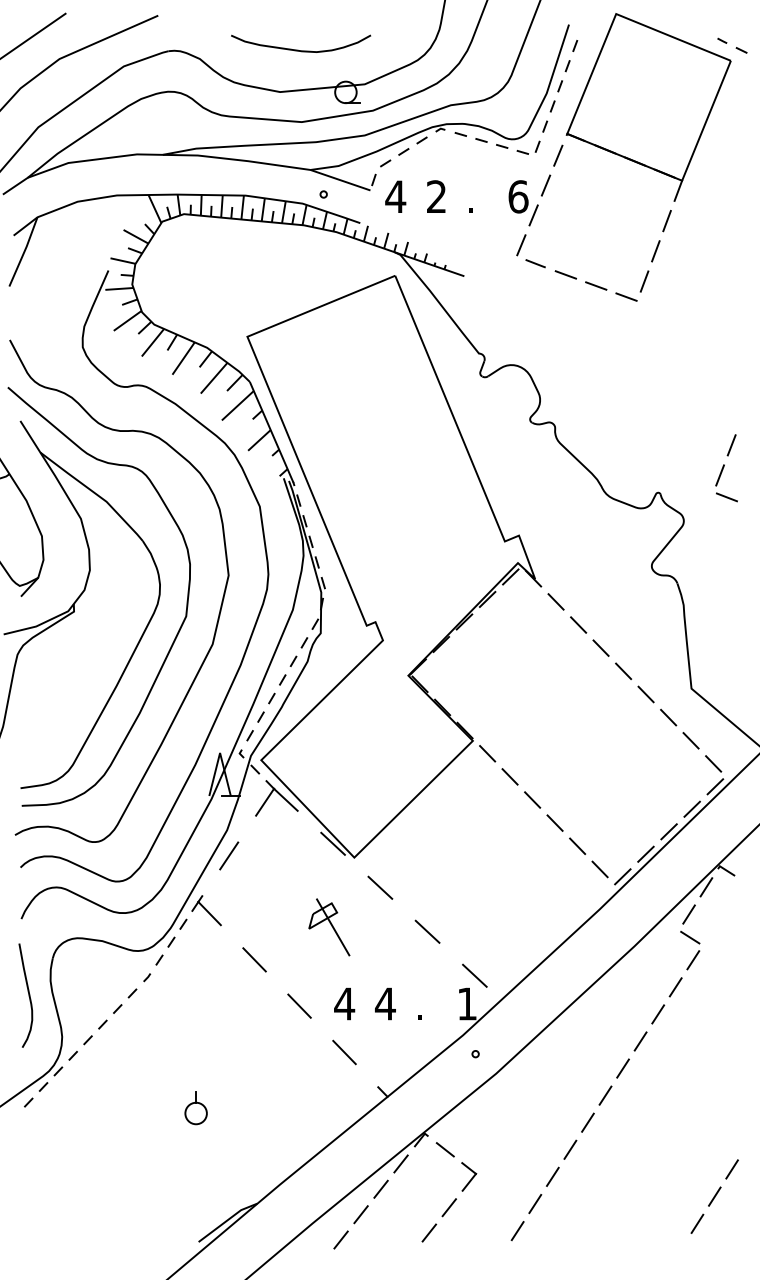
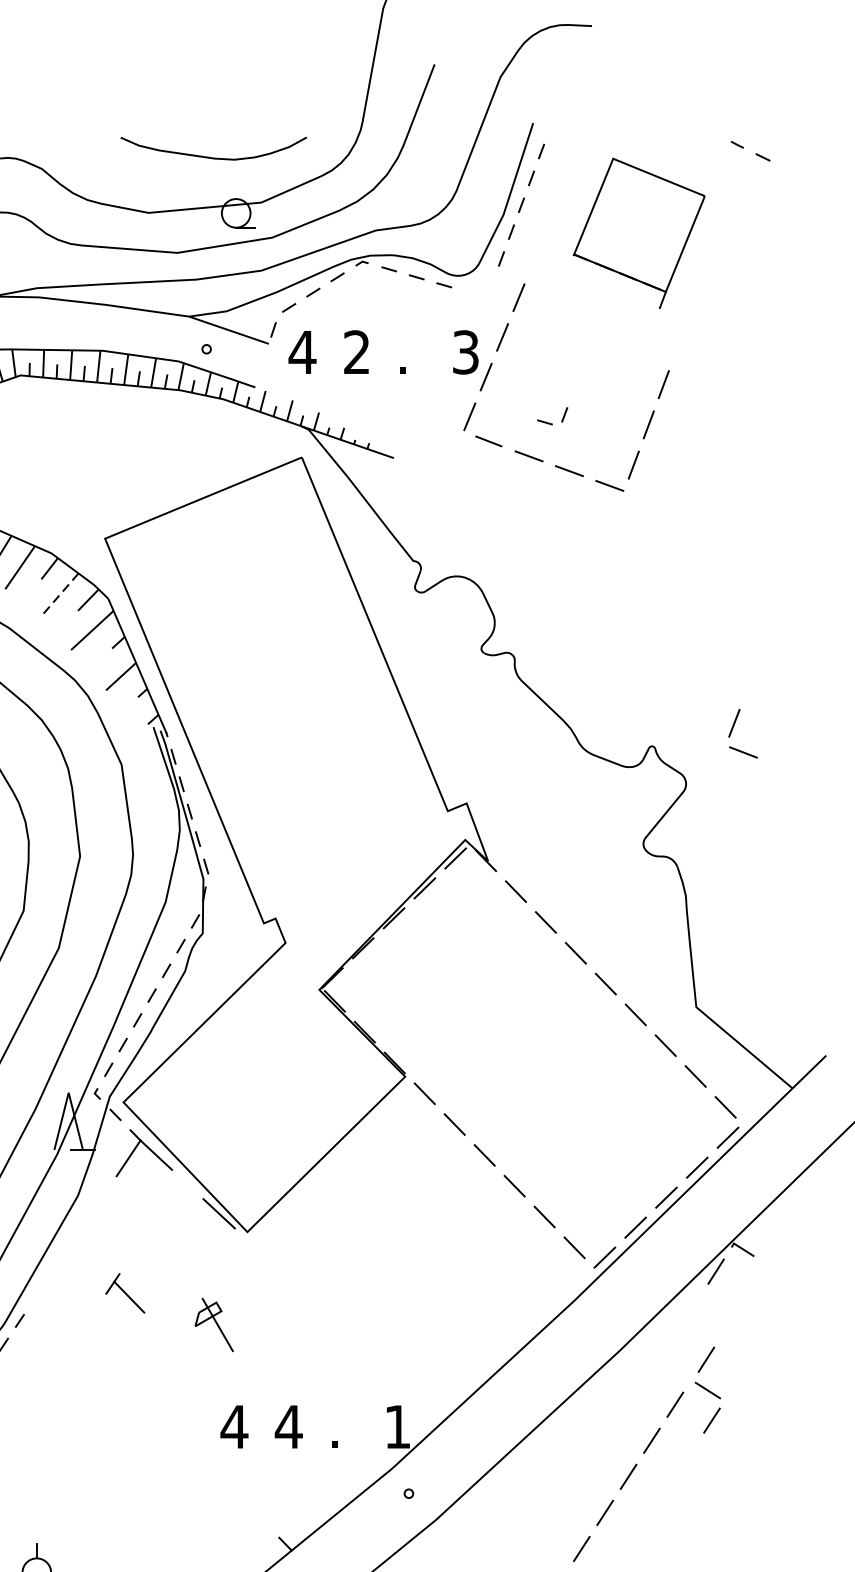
curve: (298, 49) -> (210, 156), moved
part: (648, 107) -> (639, 233), size x0.6
part: (528, 147) -> (552, 415), moved
text: (518, 196) -> (465, 351), 6 -> 3
line: (213, 378) -> (59, 594), solid -> dashed
line: (731, 445) -> (749, 683), removed
line: (229, 855) -> (81, 1229), removed
line: (380, 887) -> (282, 1271), removed
part: (206, 910) -> (125, 1293), moved
part: (329, 927) -> (214, 1325), size x0.7
line: (427, 931) -> (344, 1330), removed
part: (690, 937) -> (708, 1390), moved
line: (254, 959) -> (114, 1367), removed
line: (474, 975) -> (407, 1389), removed
line: (299, 1005) -> (174, 1428), removed
line: (344, 1052) -> (234, 1491), removed

